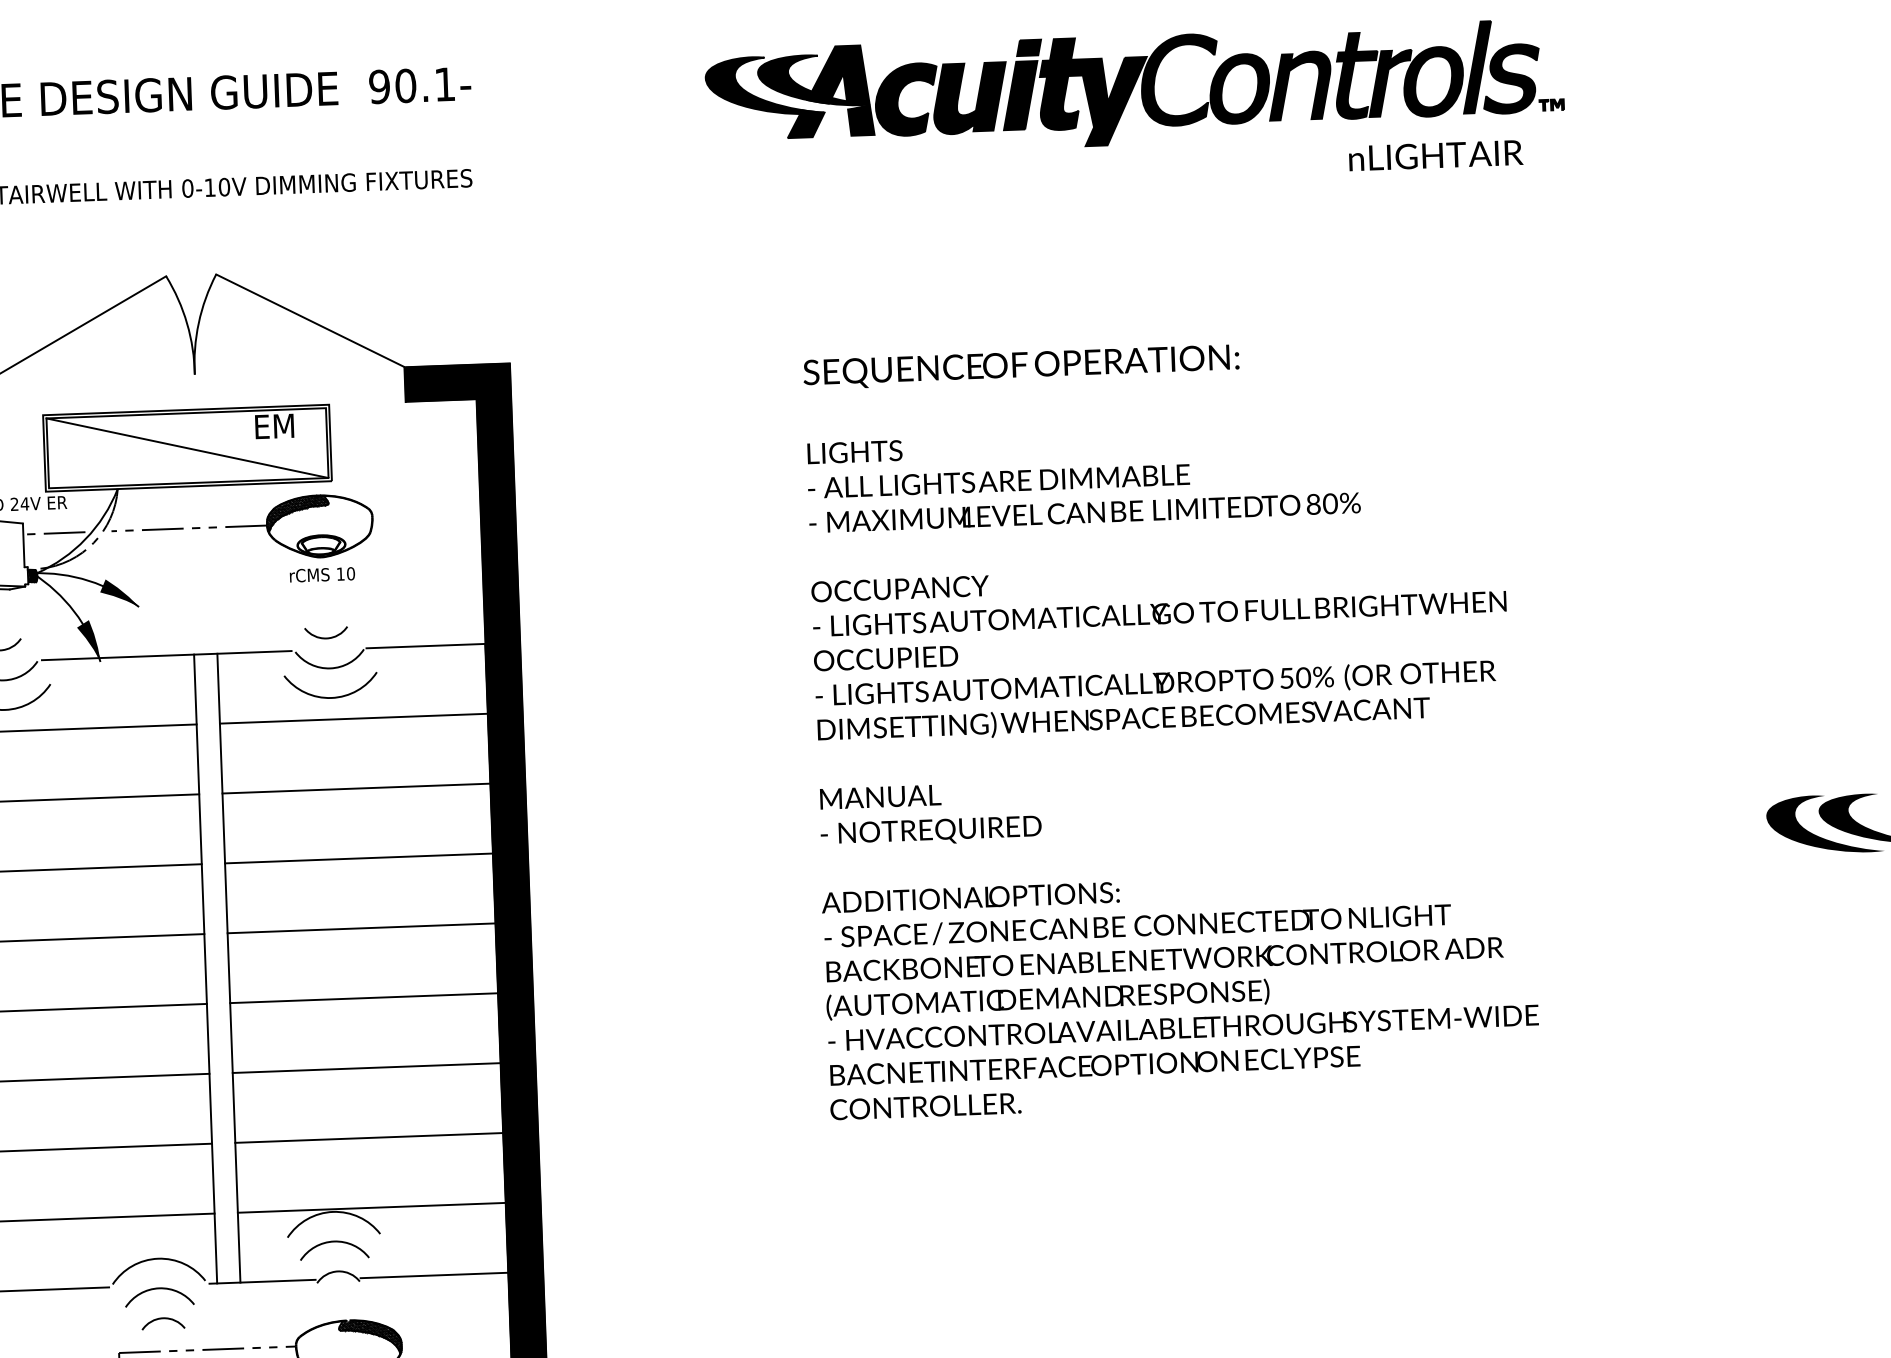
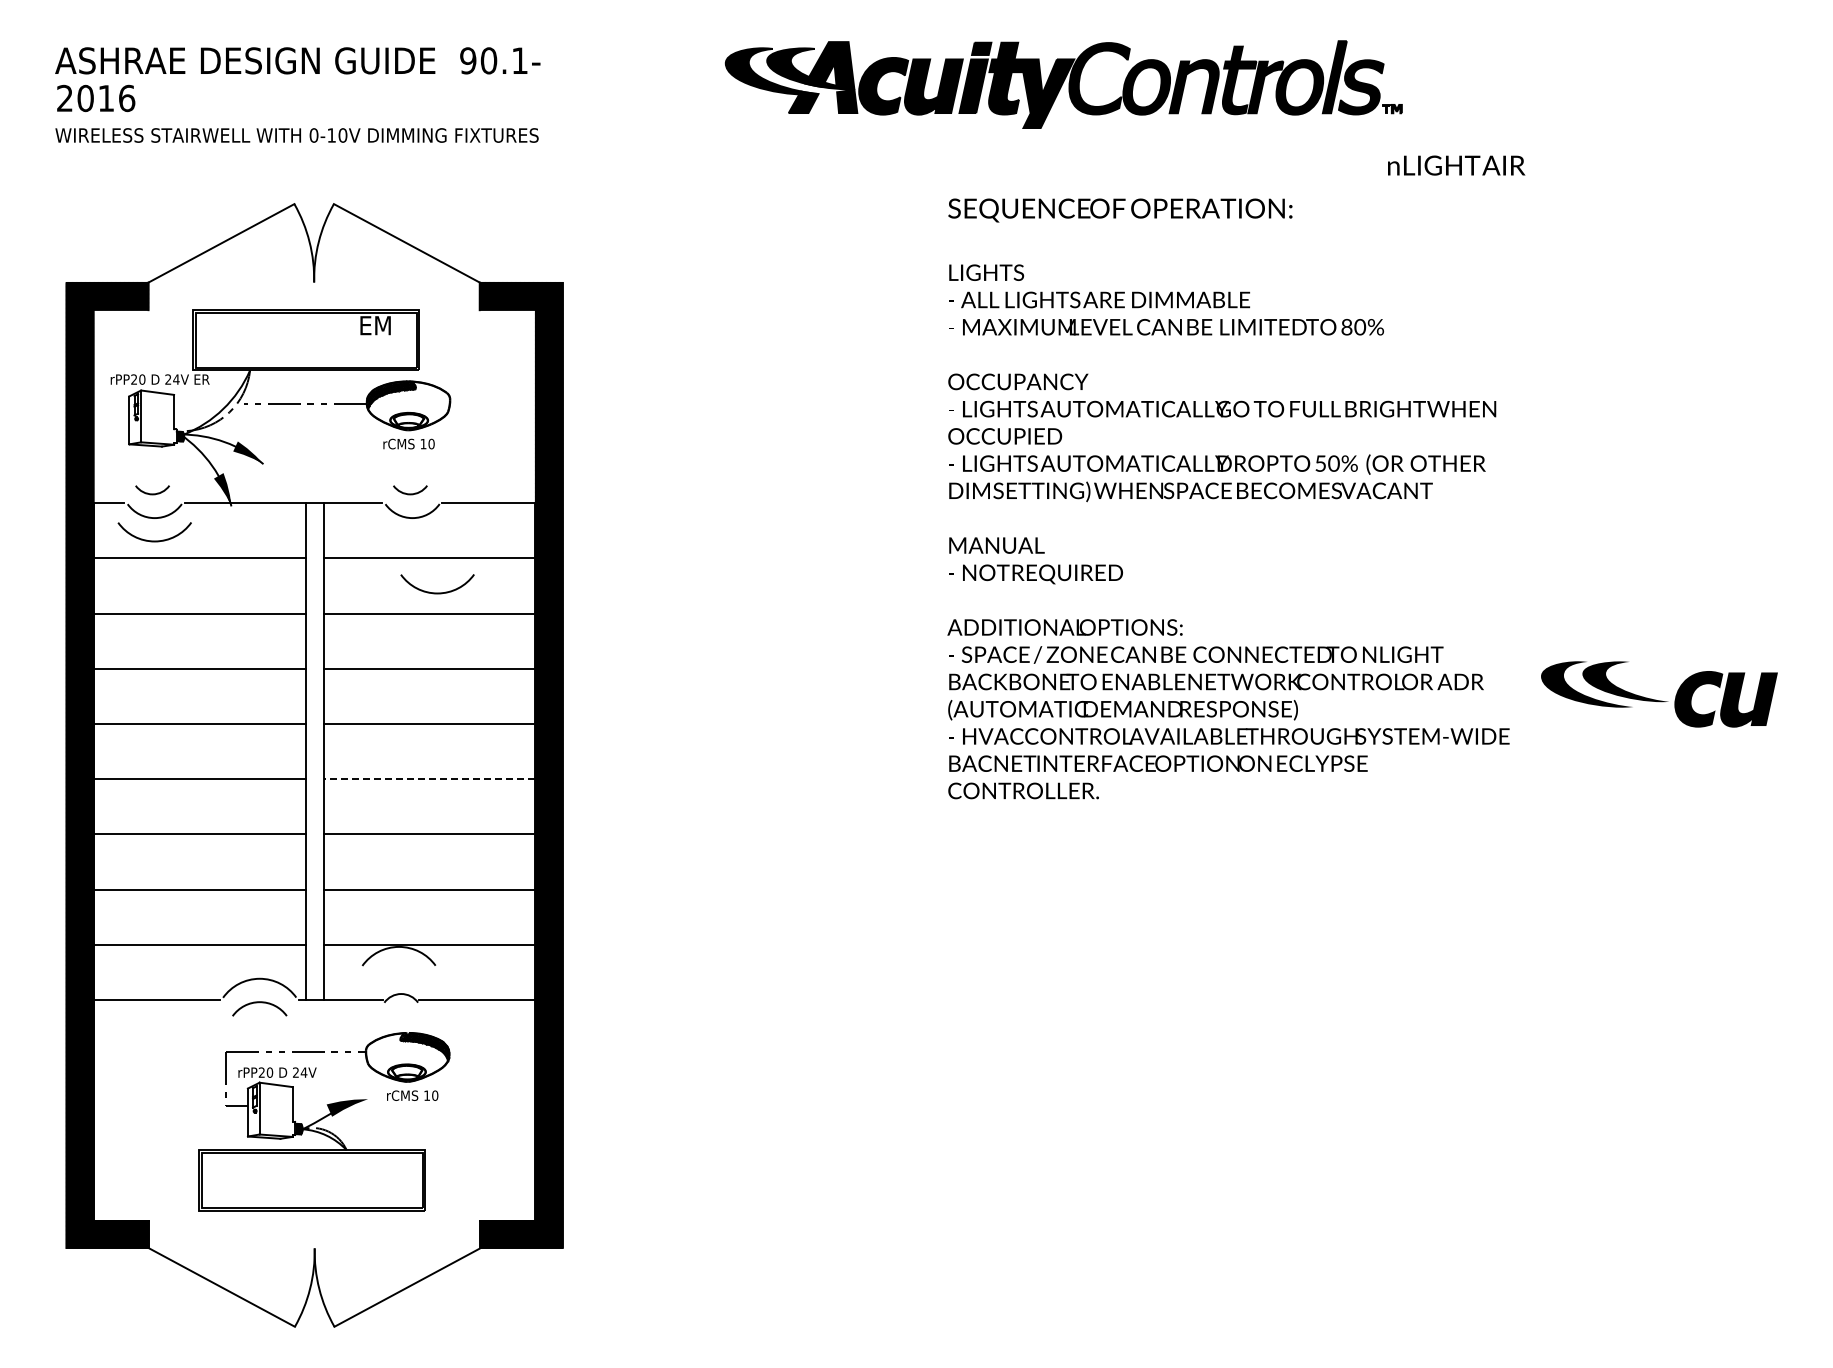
text: (1435, 155) -> (1456, 165), moved
line: (186, 447) -> (305, 339), removed
line: (53, 533) -> (198, 403), removed
arc: (331, 696) -> (437, 592), moved
text: (1171, 726) -> (1228, 498), moved
line: (363, 998) -> (429, 779), solid -> dashed
arc: (333, 1243) -> (398, 971), removed
arc: (162, 1319) -> (261, 1026), removed

